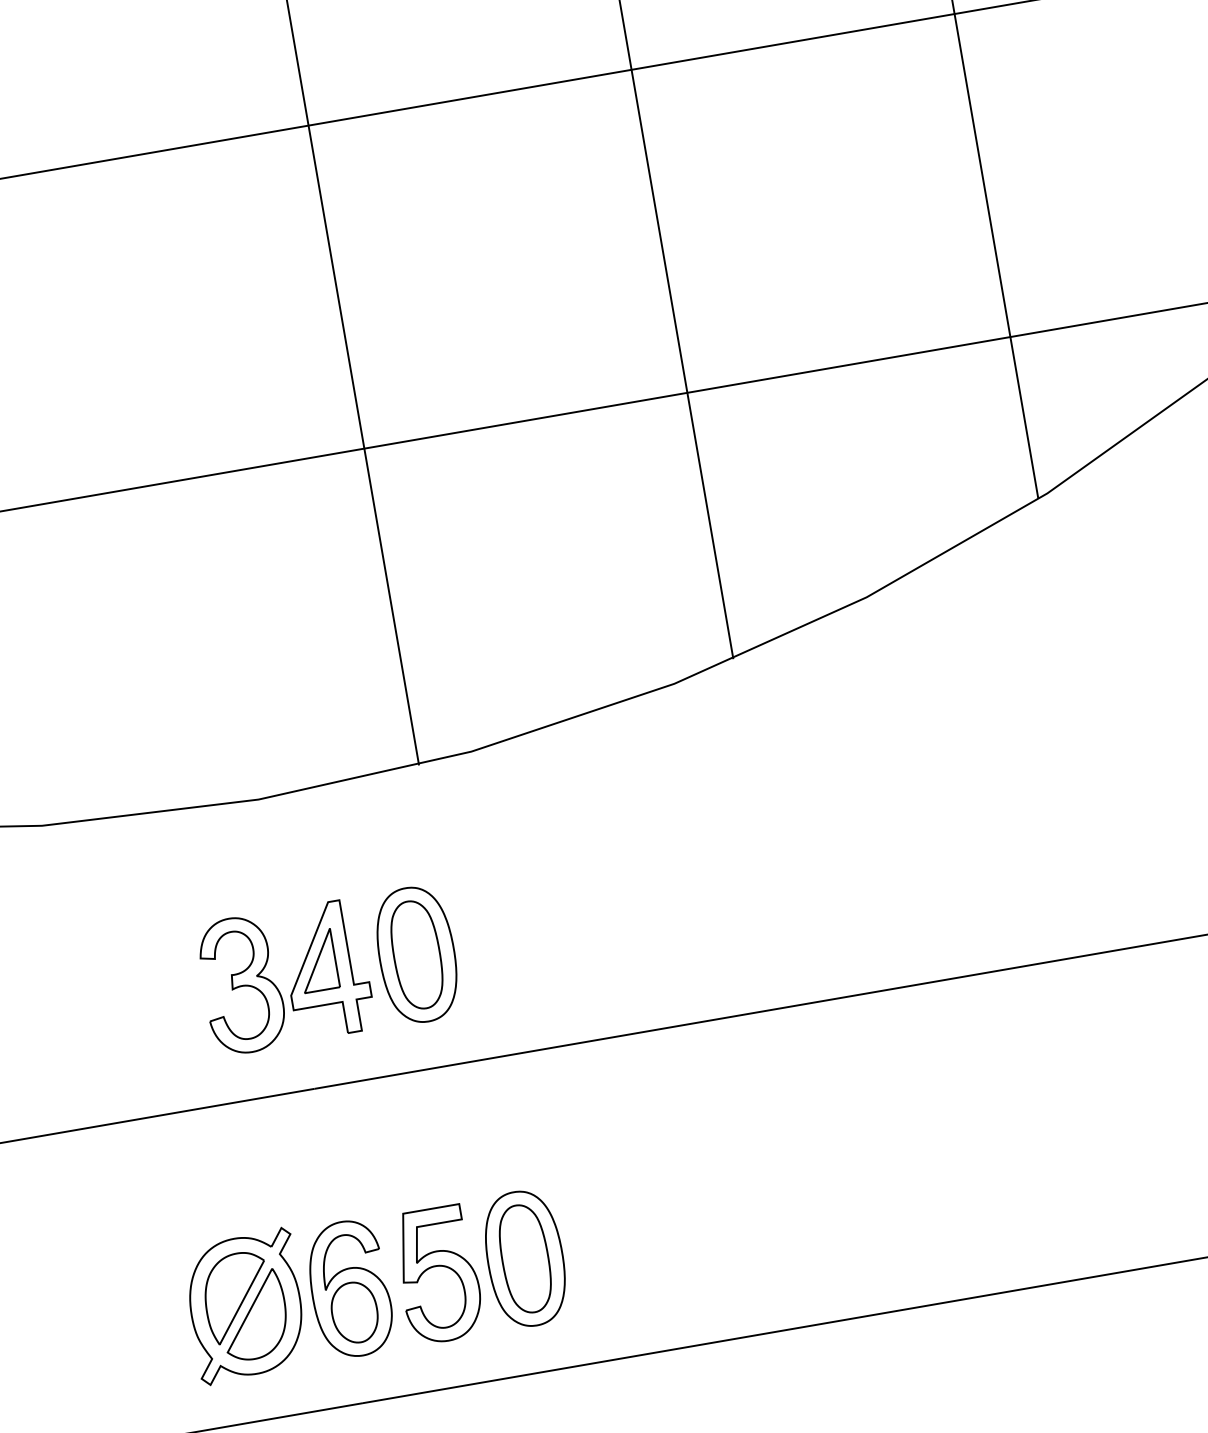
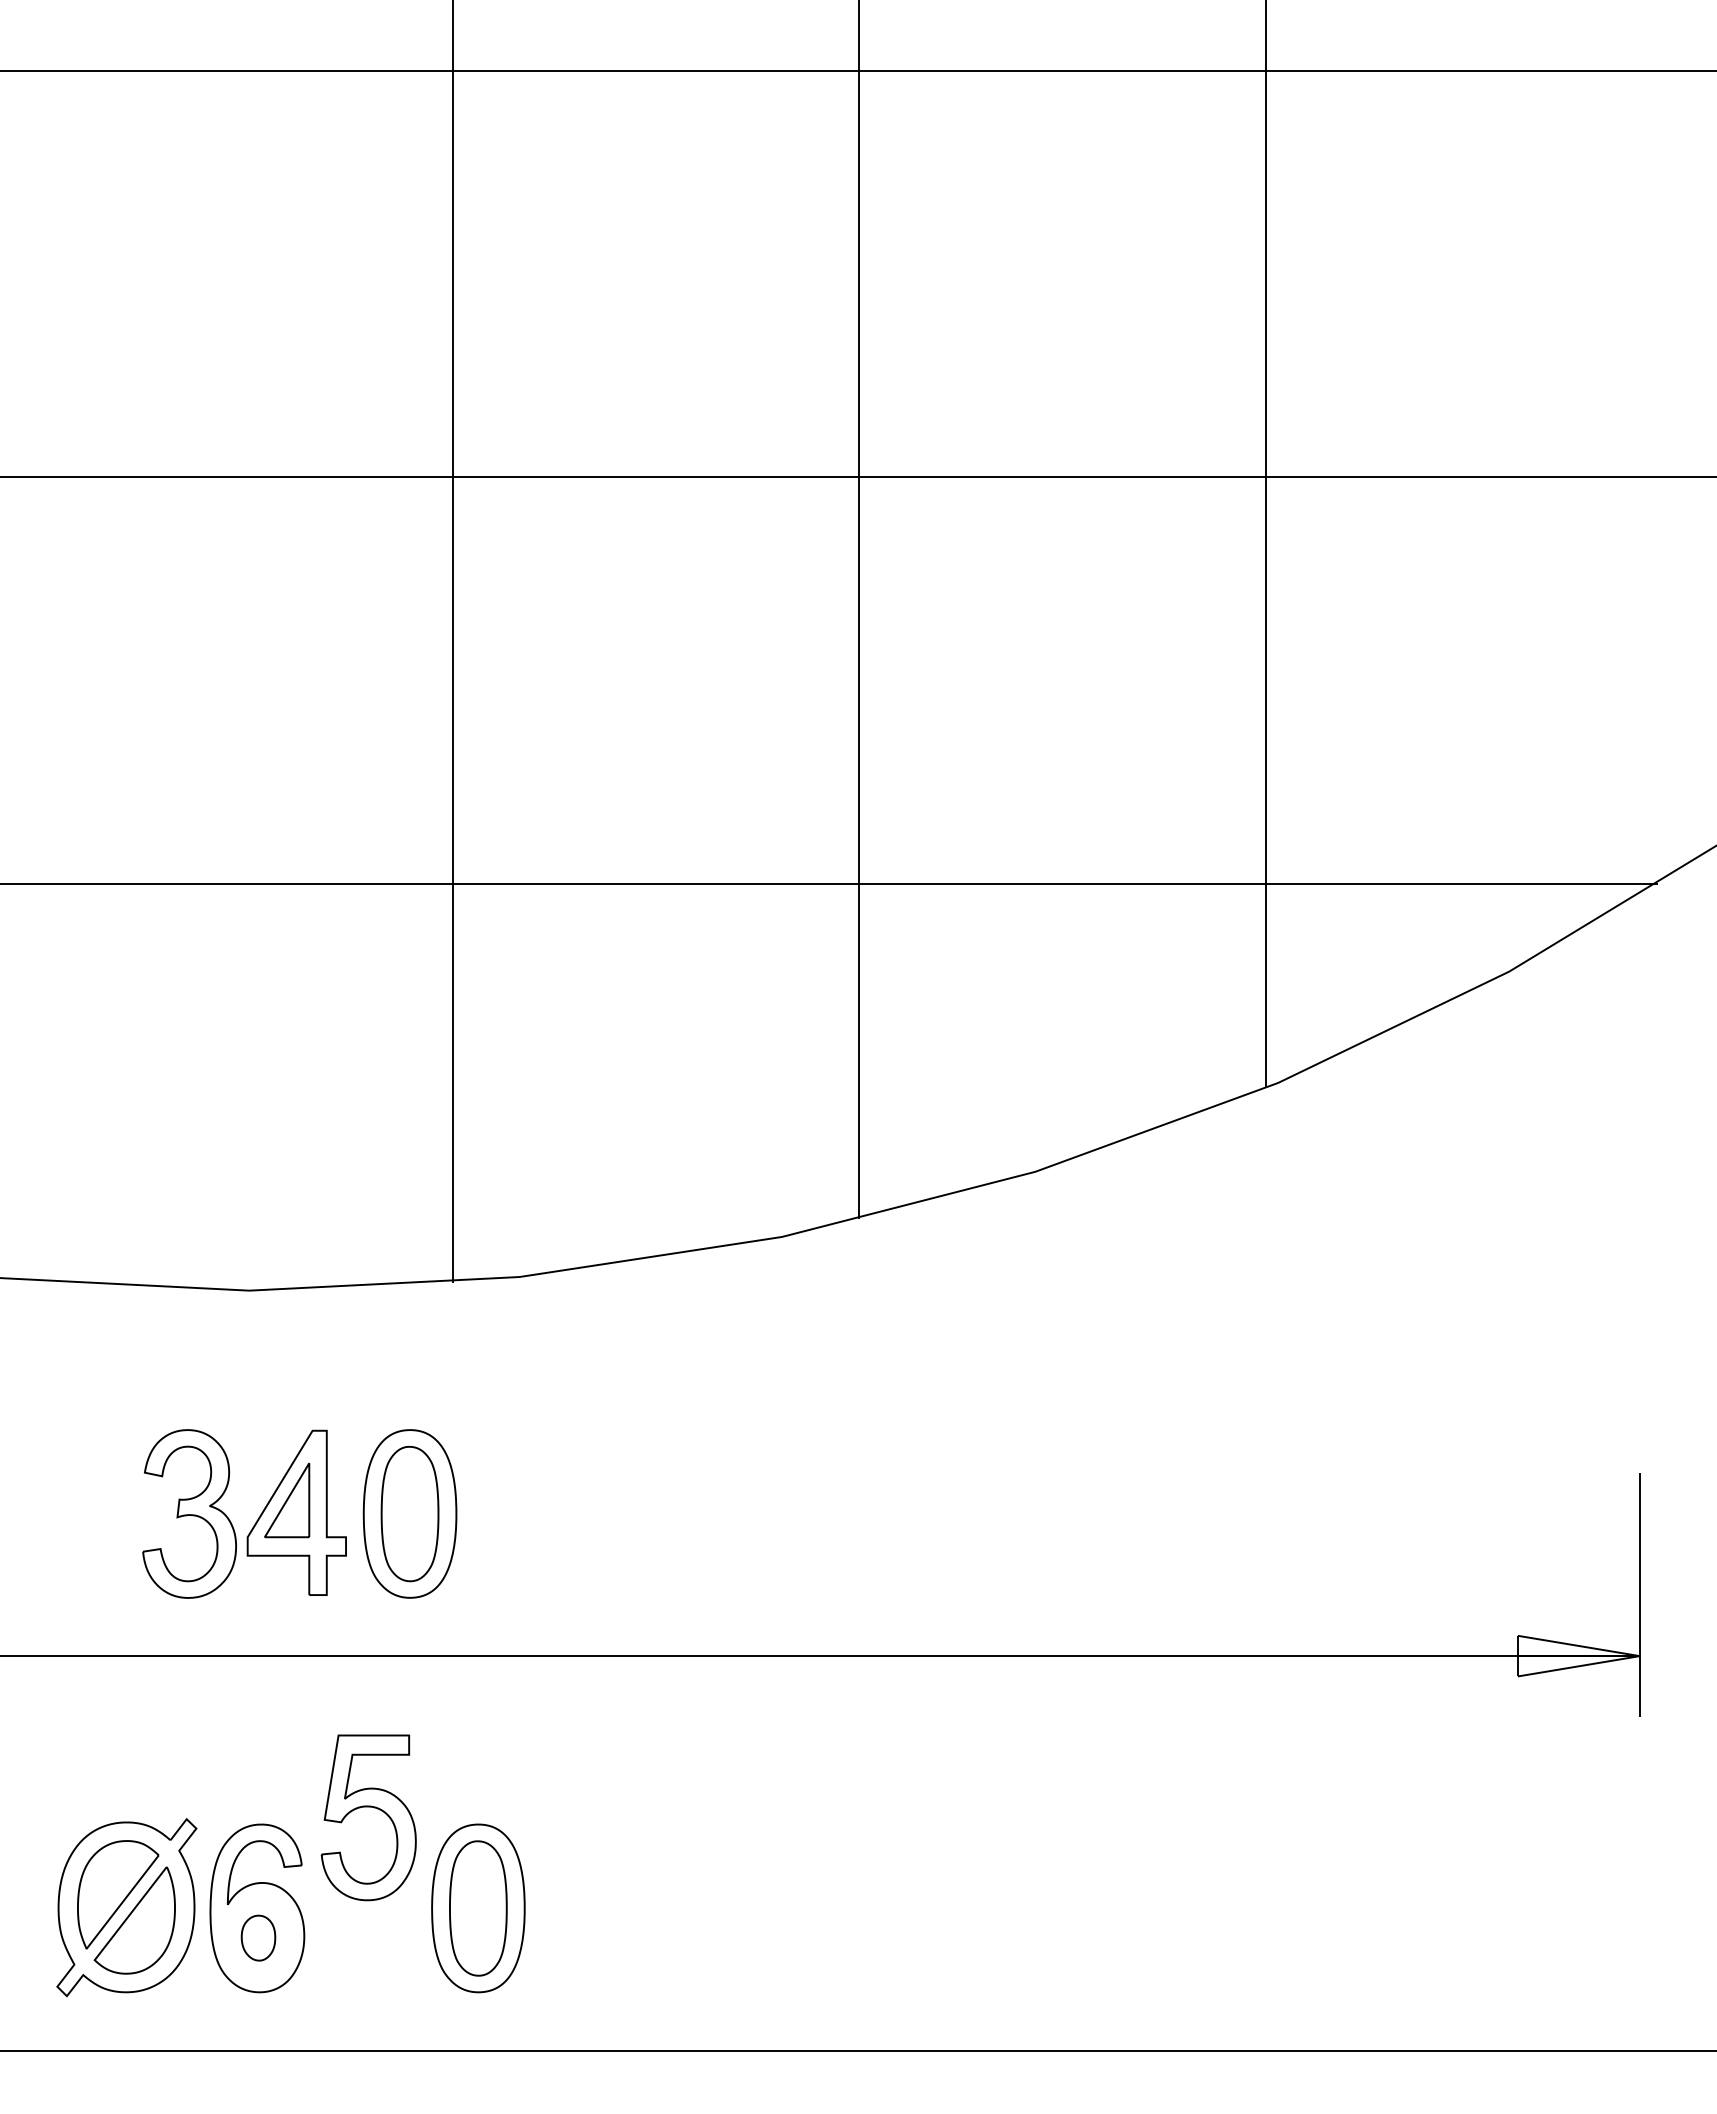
part: (436, 1266) -> (368, 1807), moved
part: (354, 1312) -> (258, 1937), size x0.6

